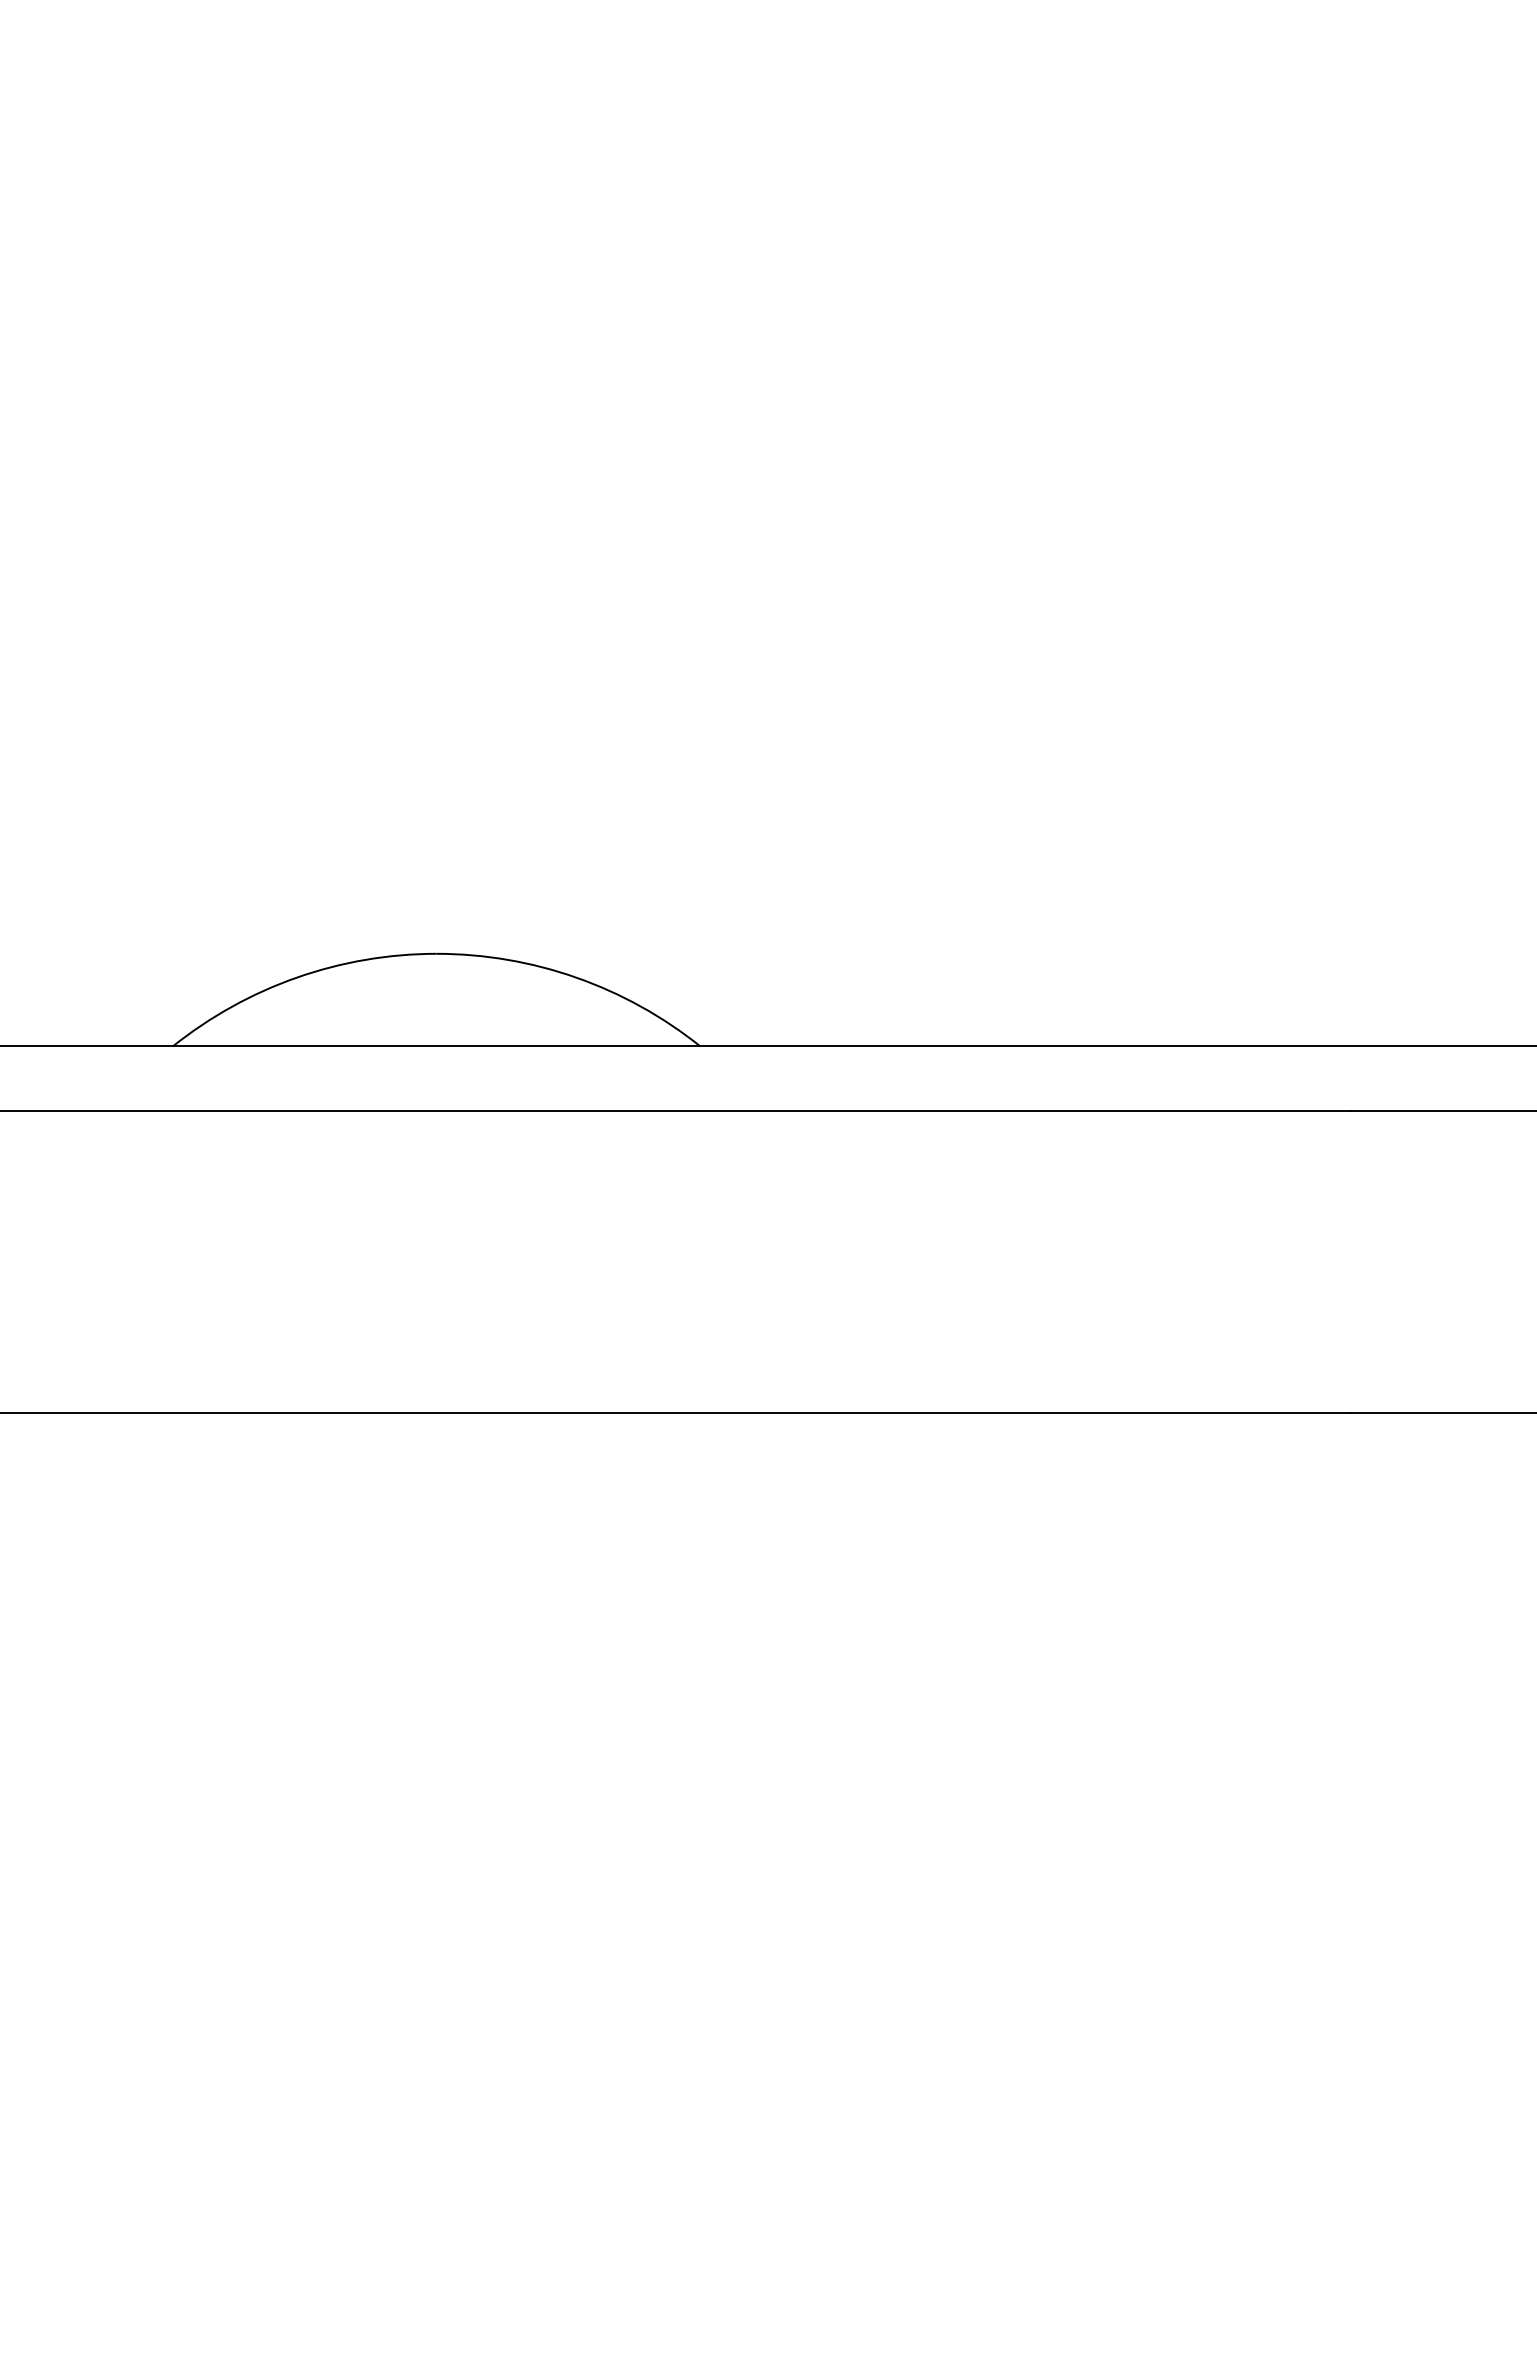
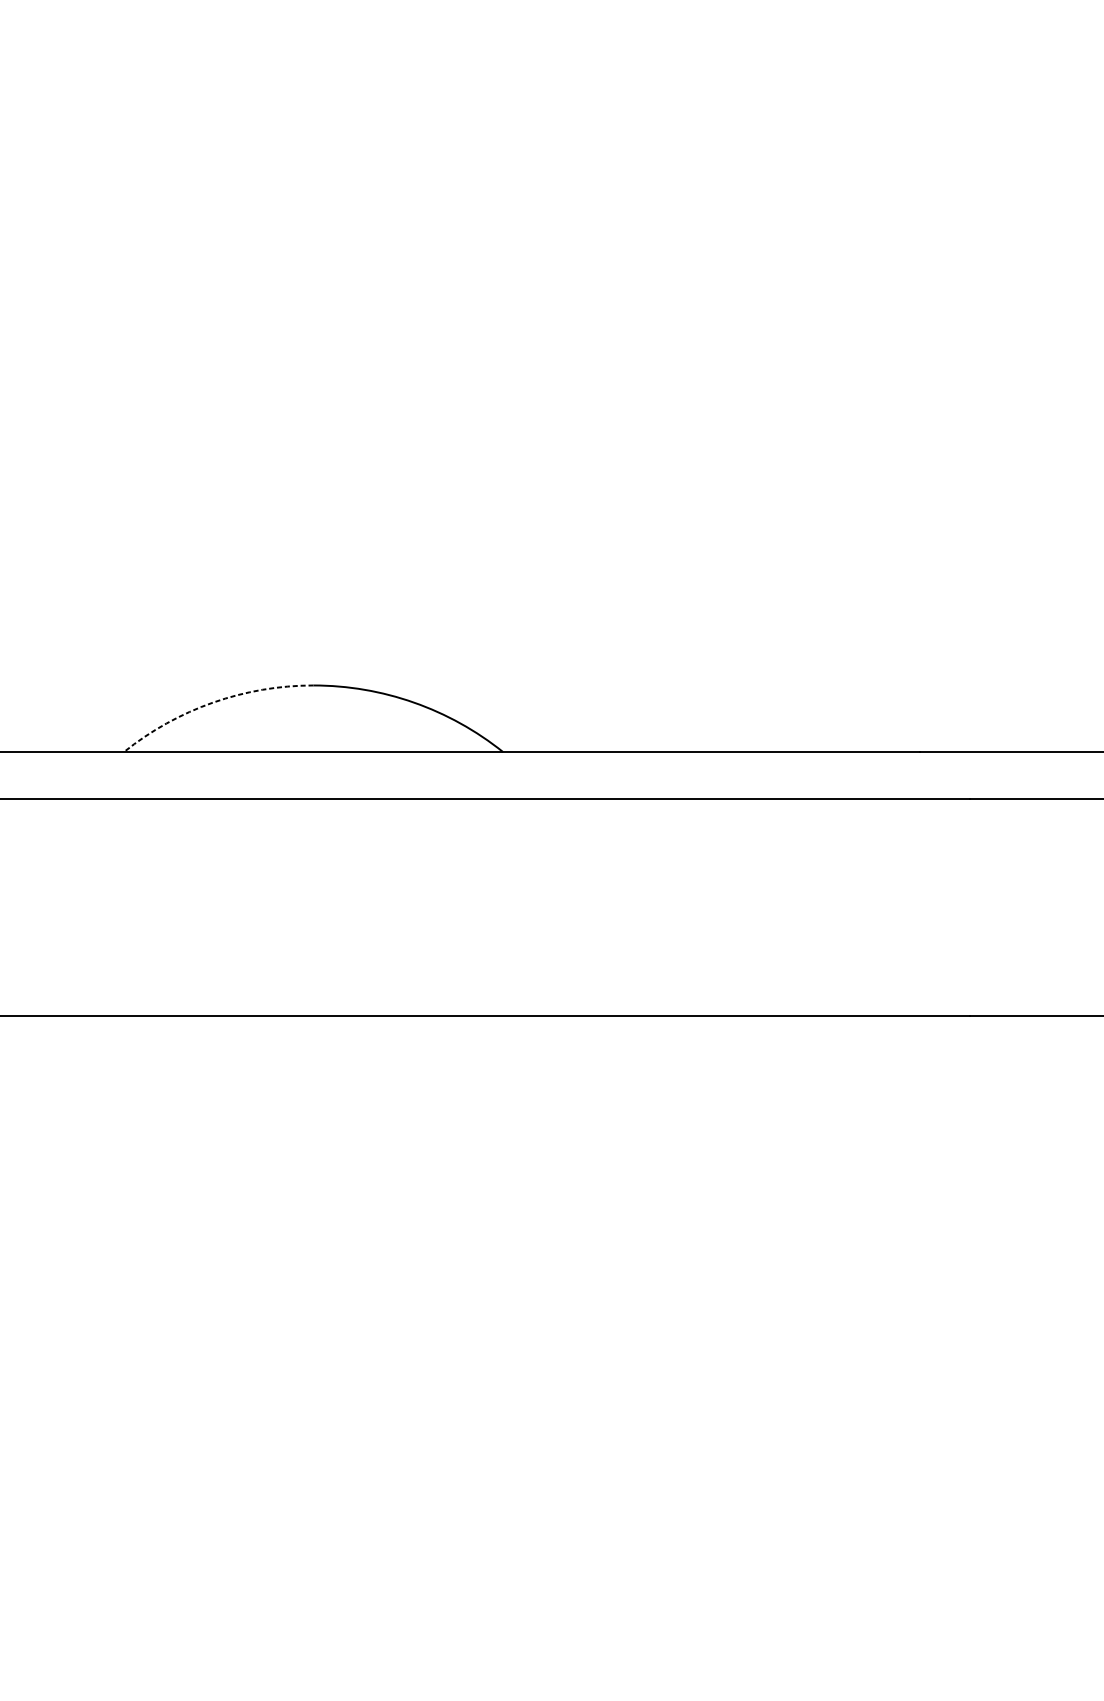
arc: (296, 977) -> (212, 702), solid -> dashed

